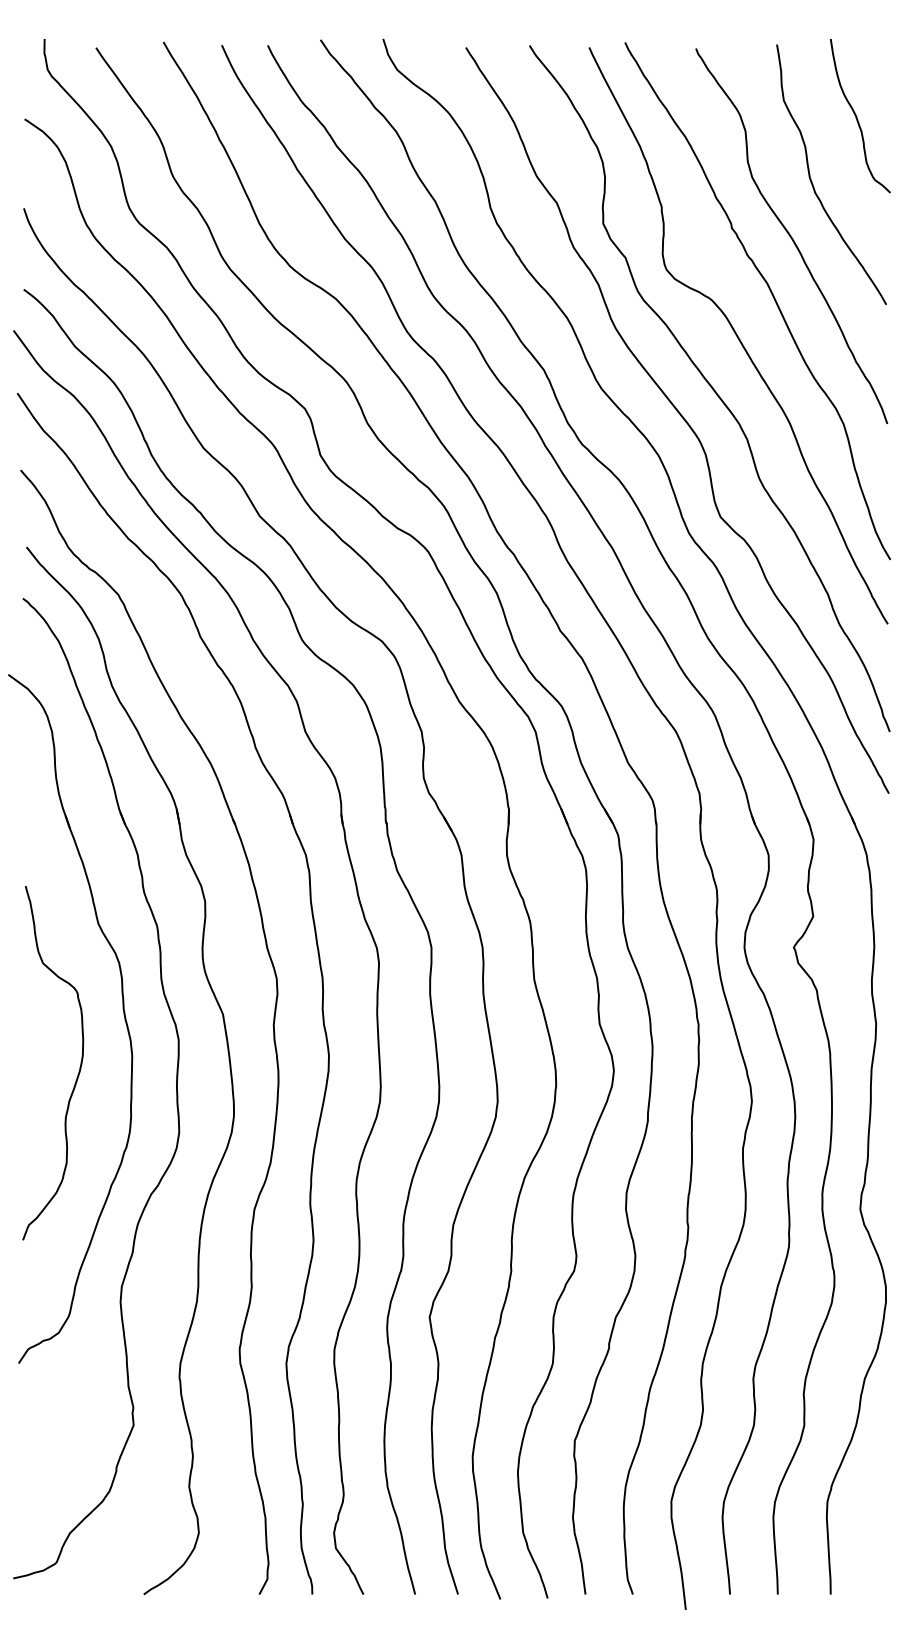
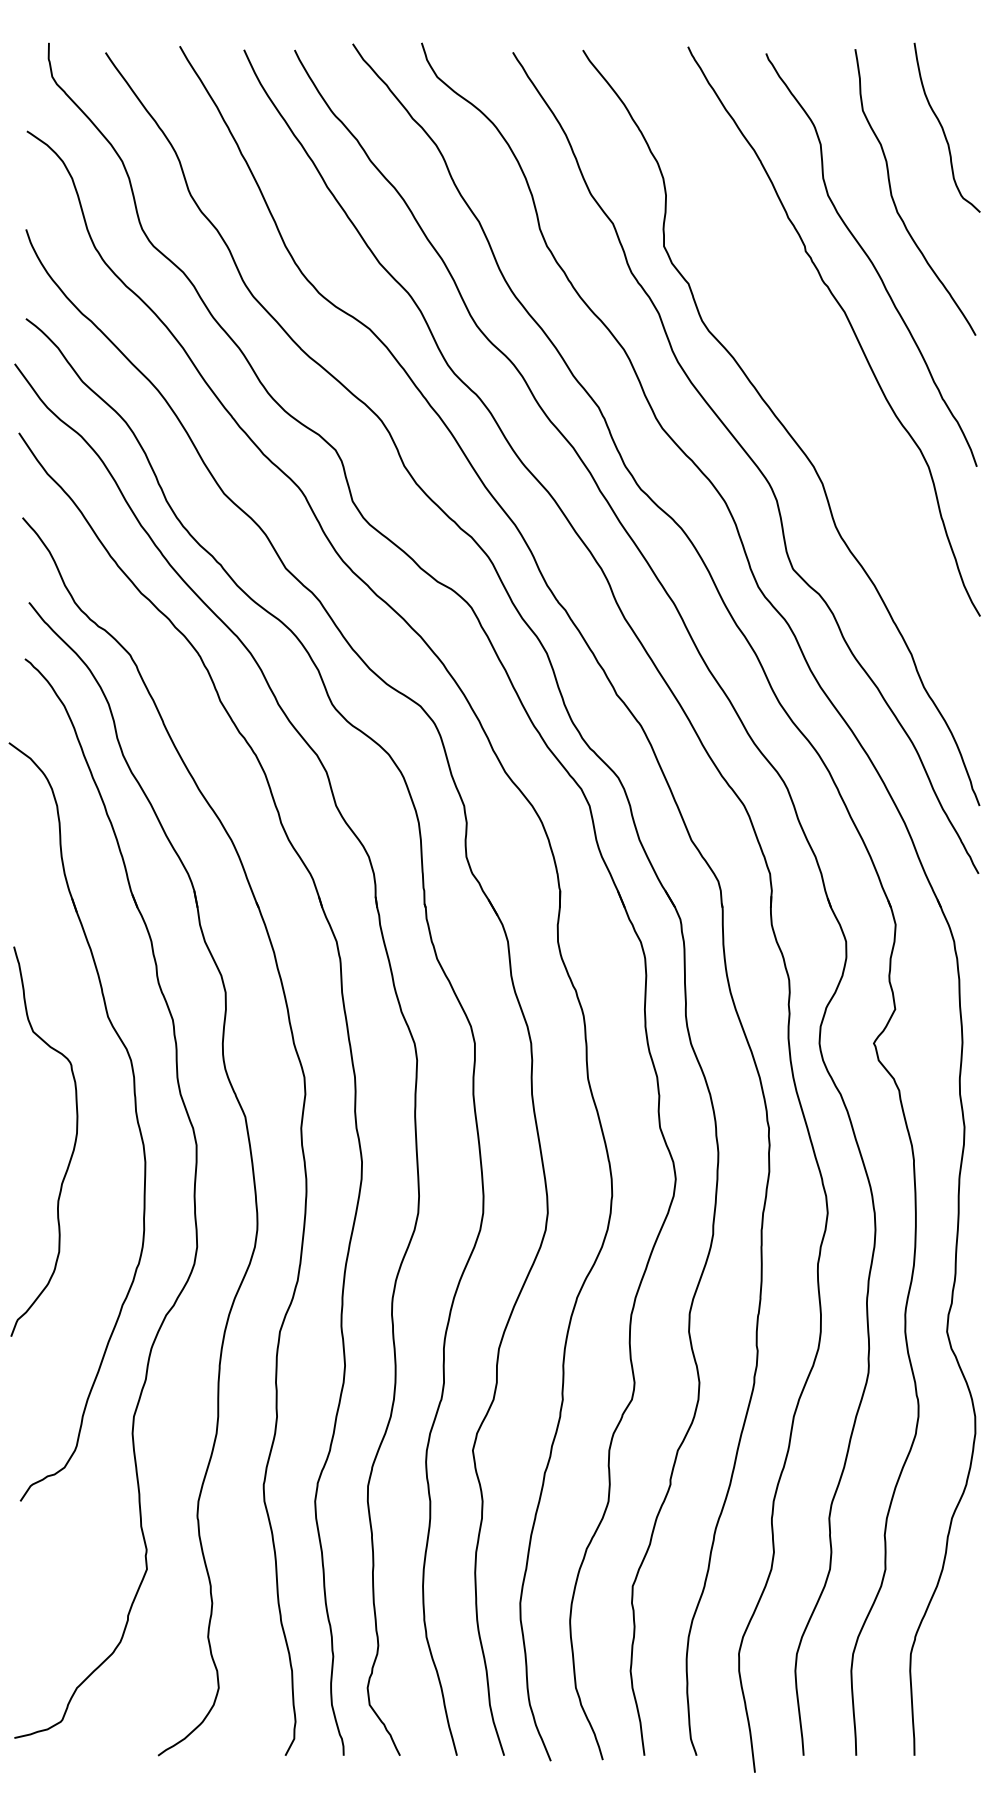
curve: (738, 335) -> (812, 369), removed
curve: (79, 1066) -> (73, 1145), moved

